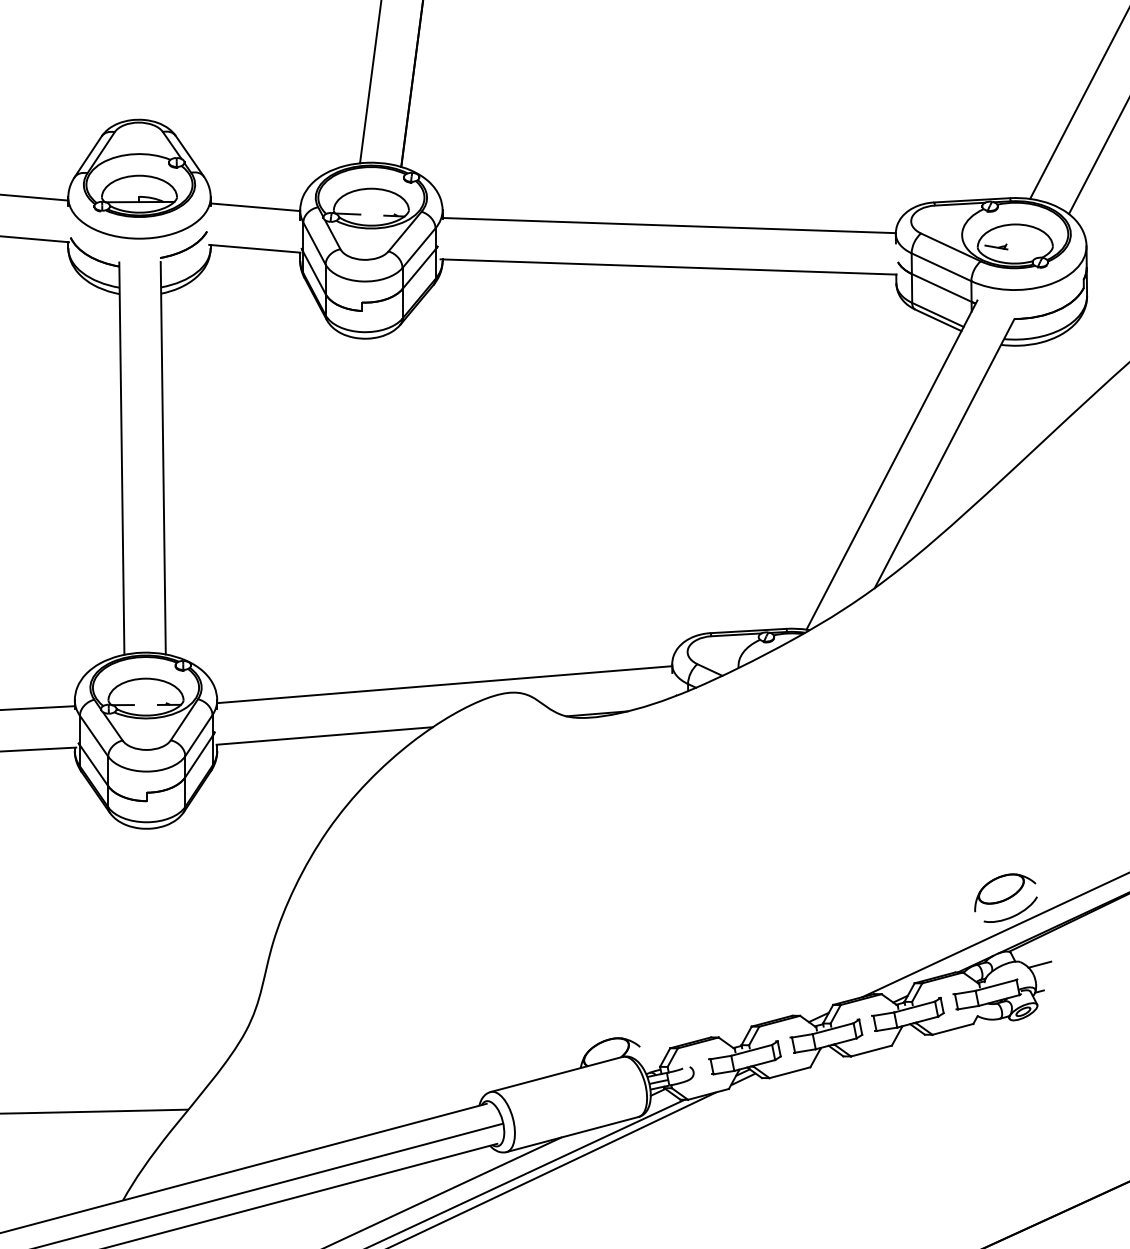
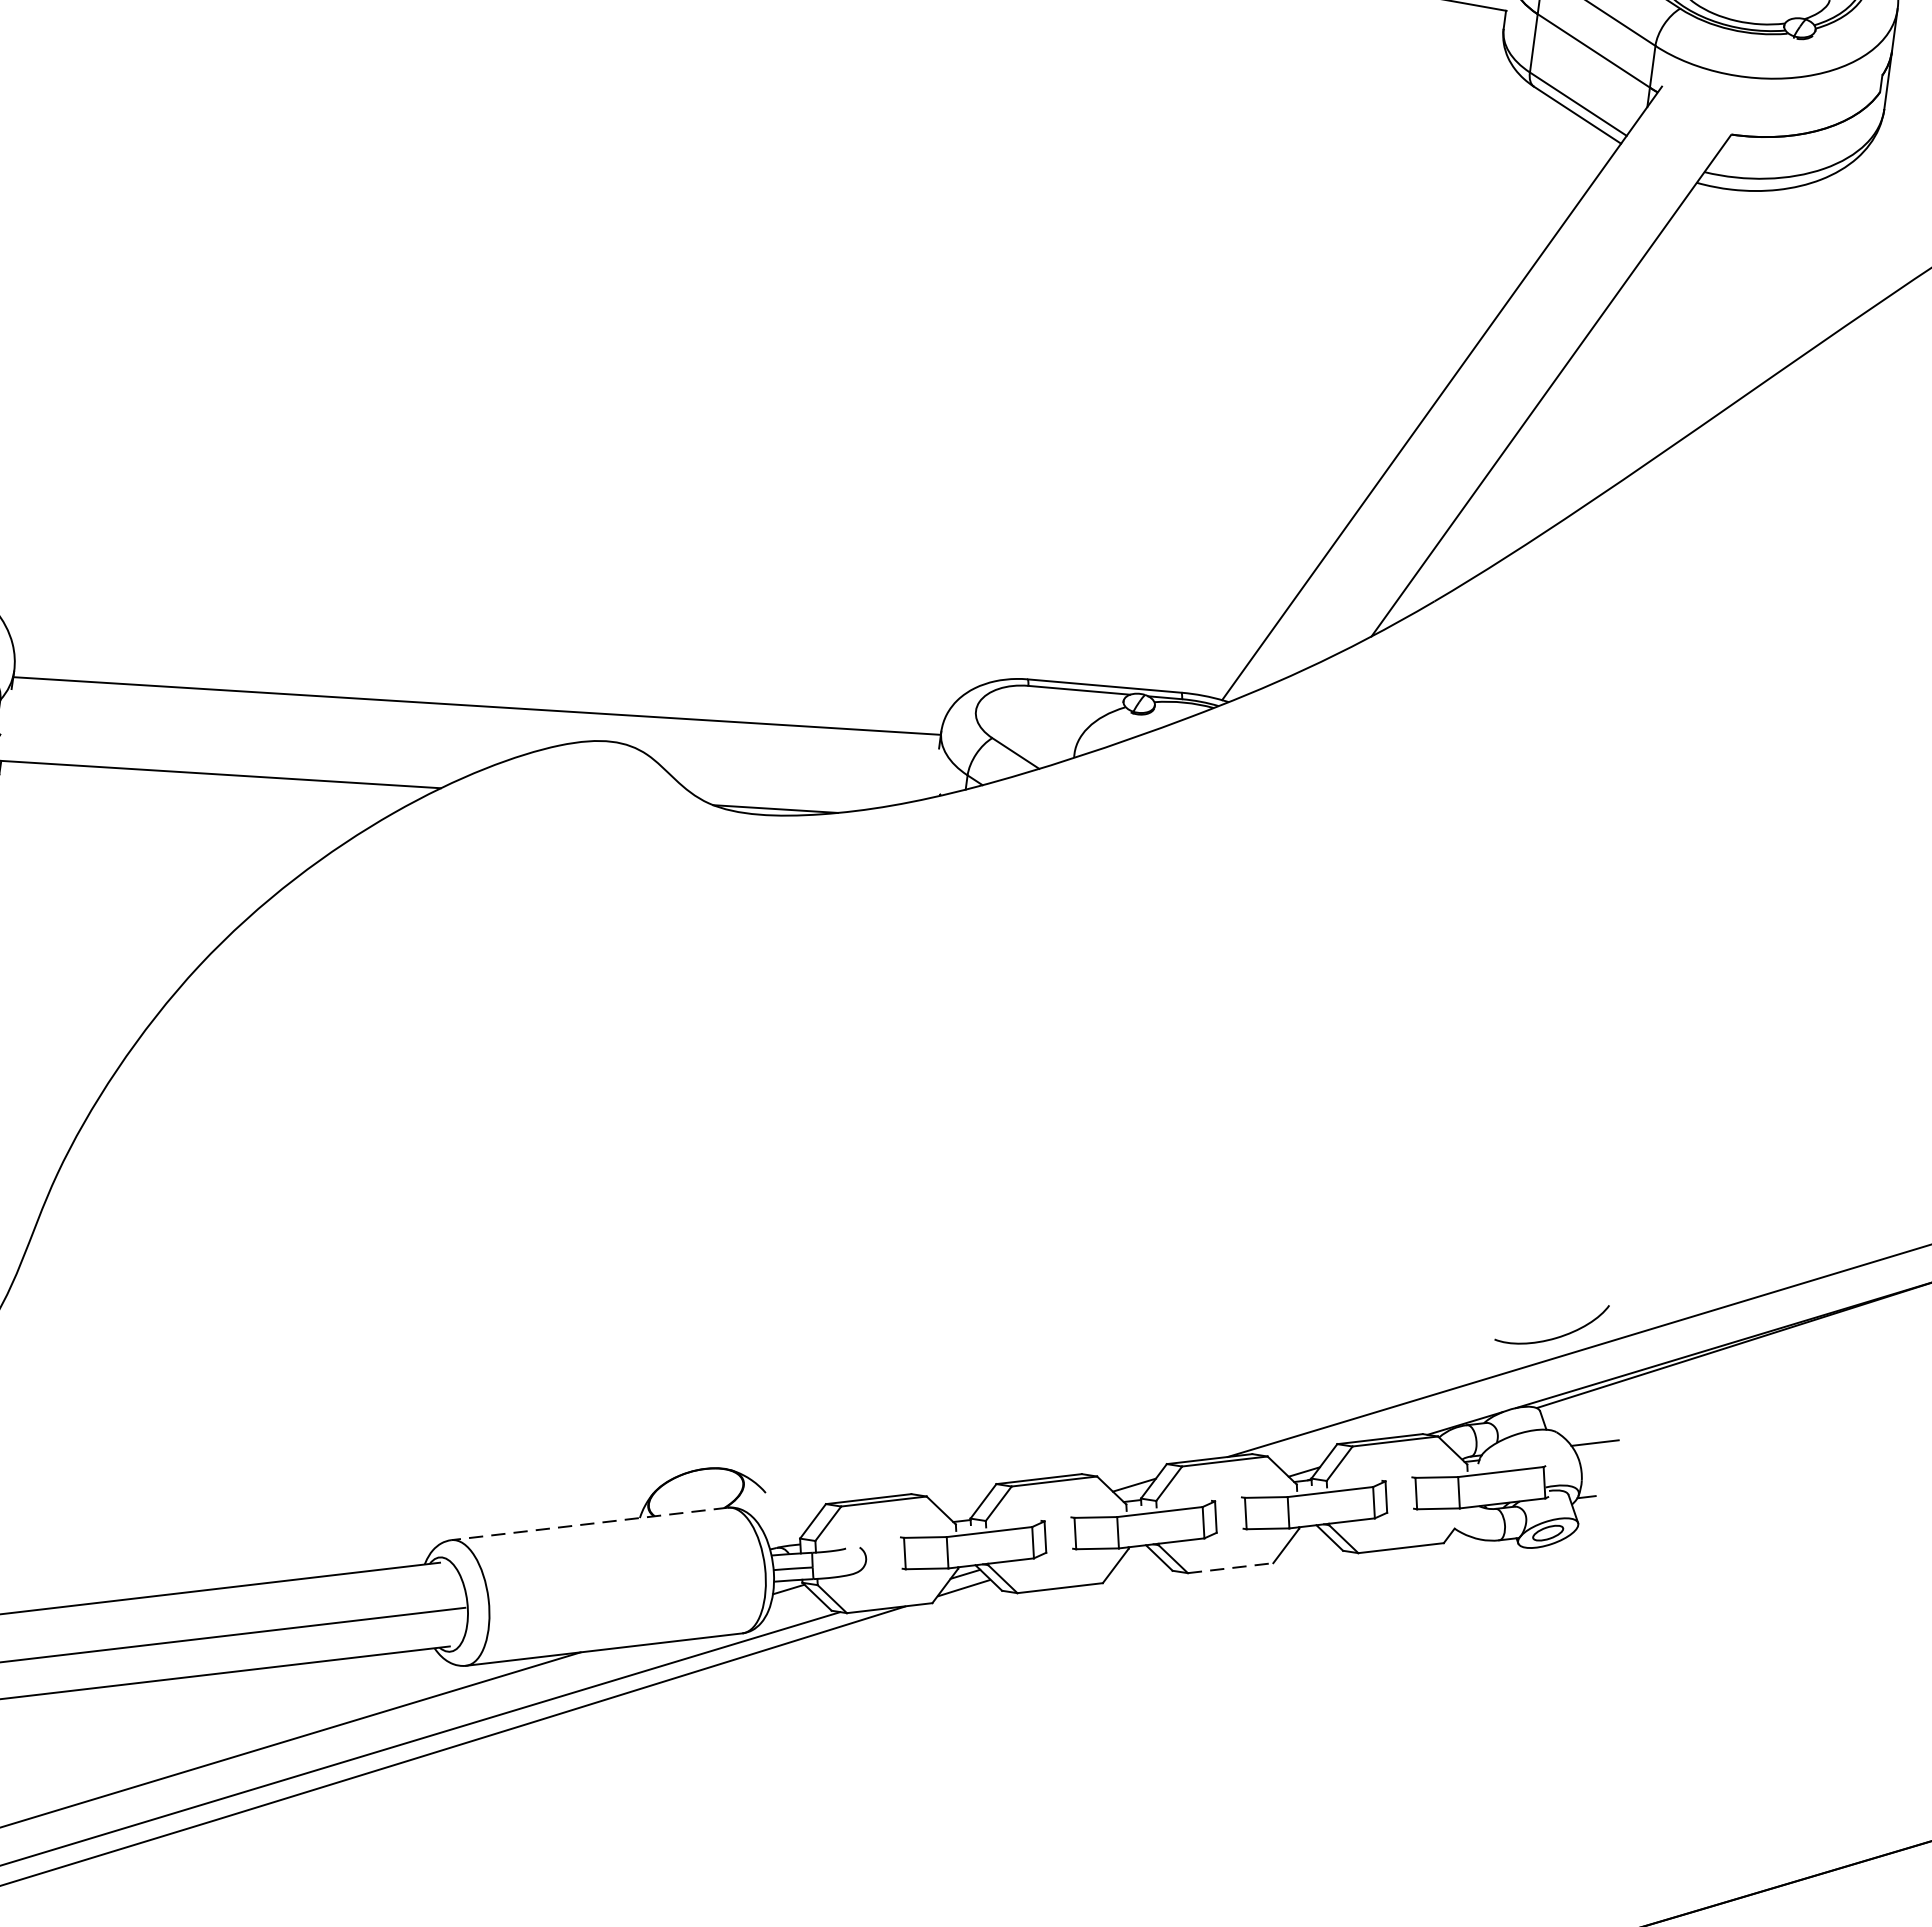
part: (1005, 892) -> (1546, 1287), removed
line: (871, 1050) -> (1230, 1567), solid -> dashed
line: (556, 1074) -> (589, 1523), solid -> dashed

